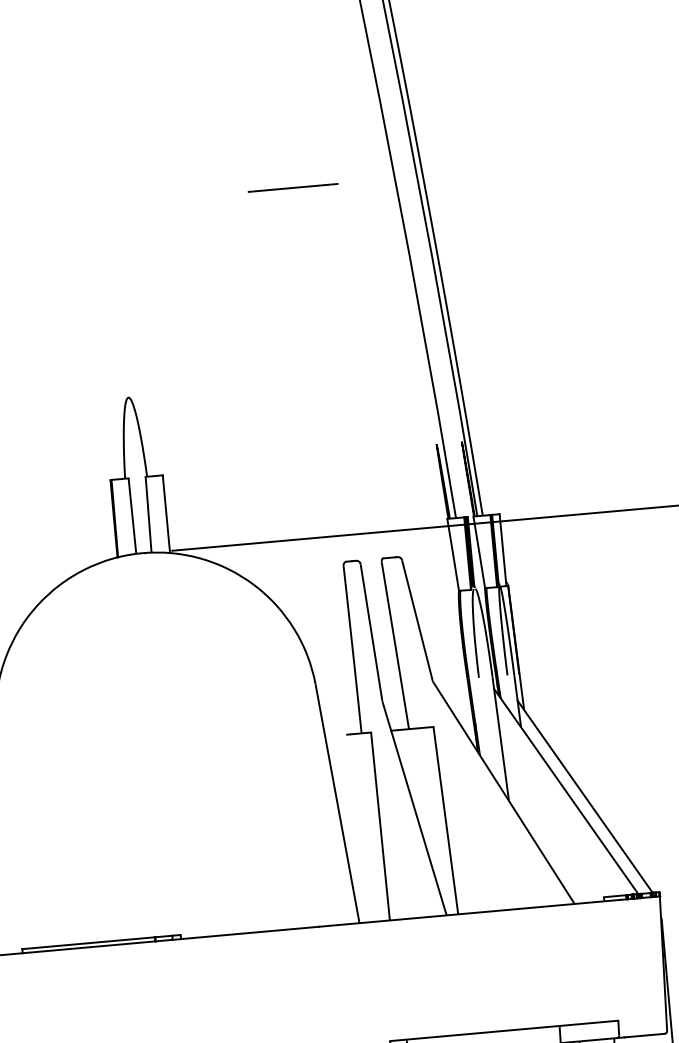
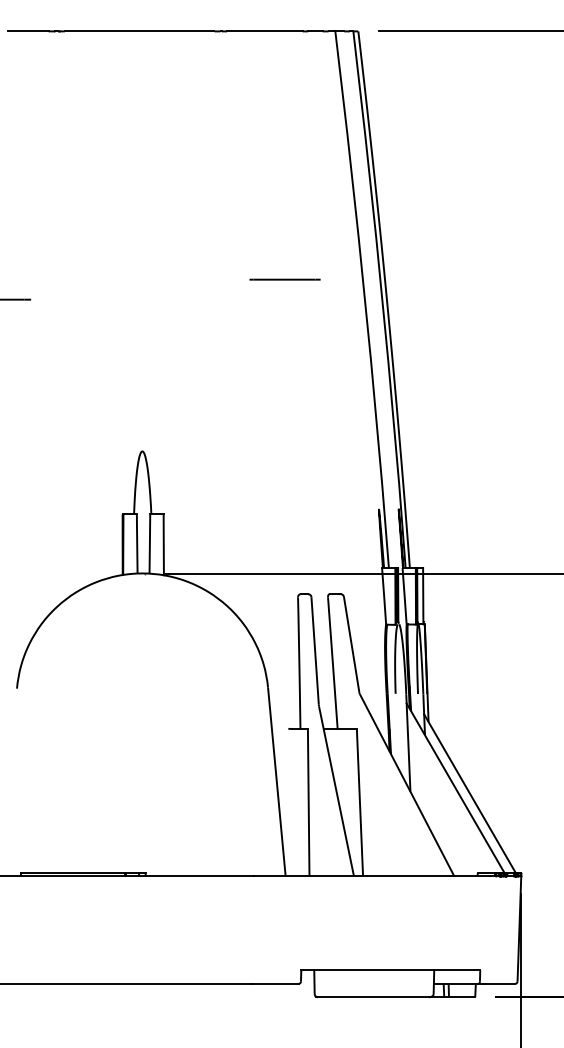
line: (292, 187) -> (284, 279), moved

